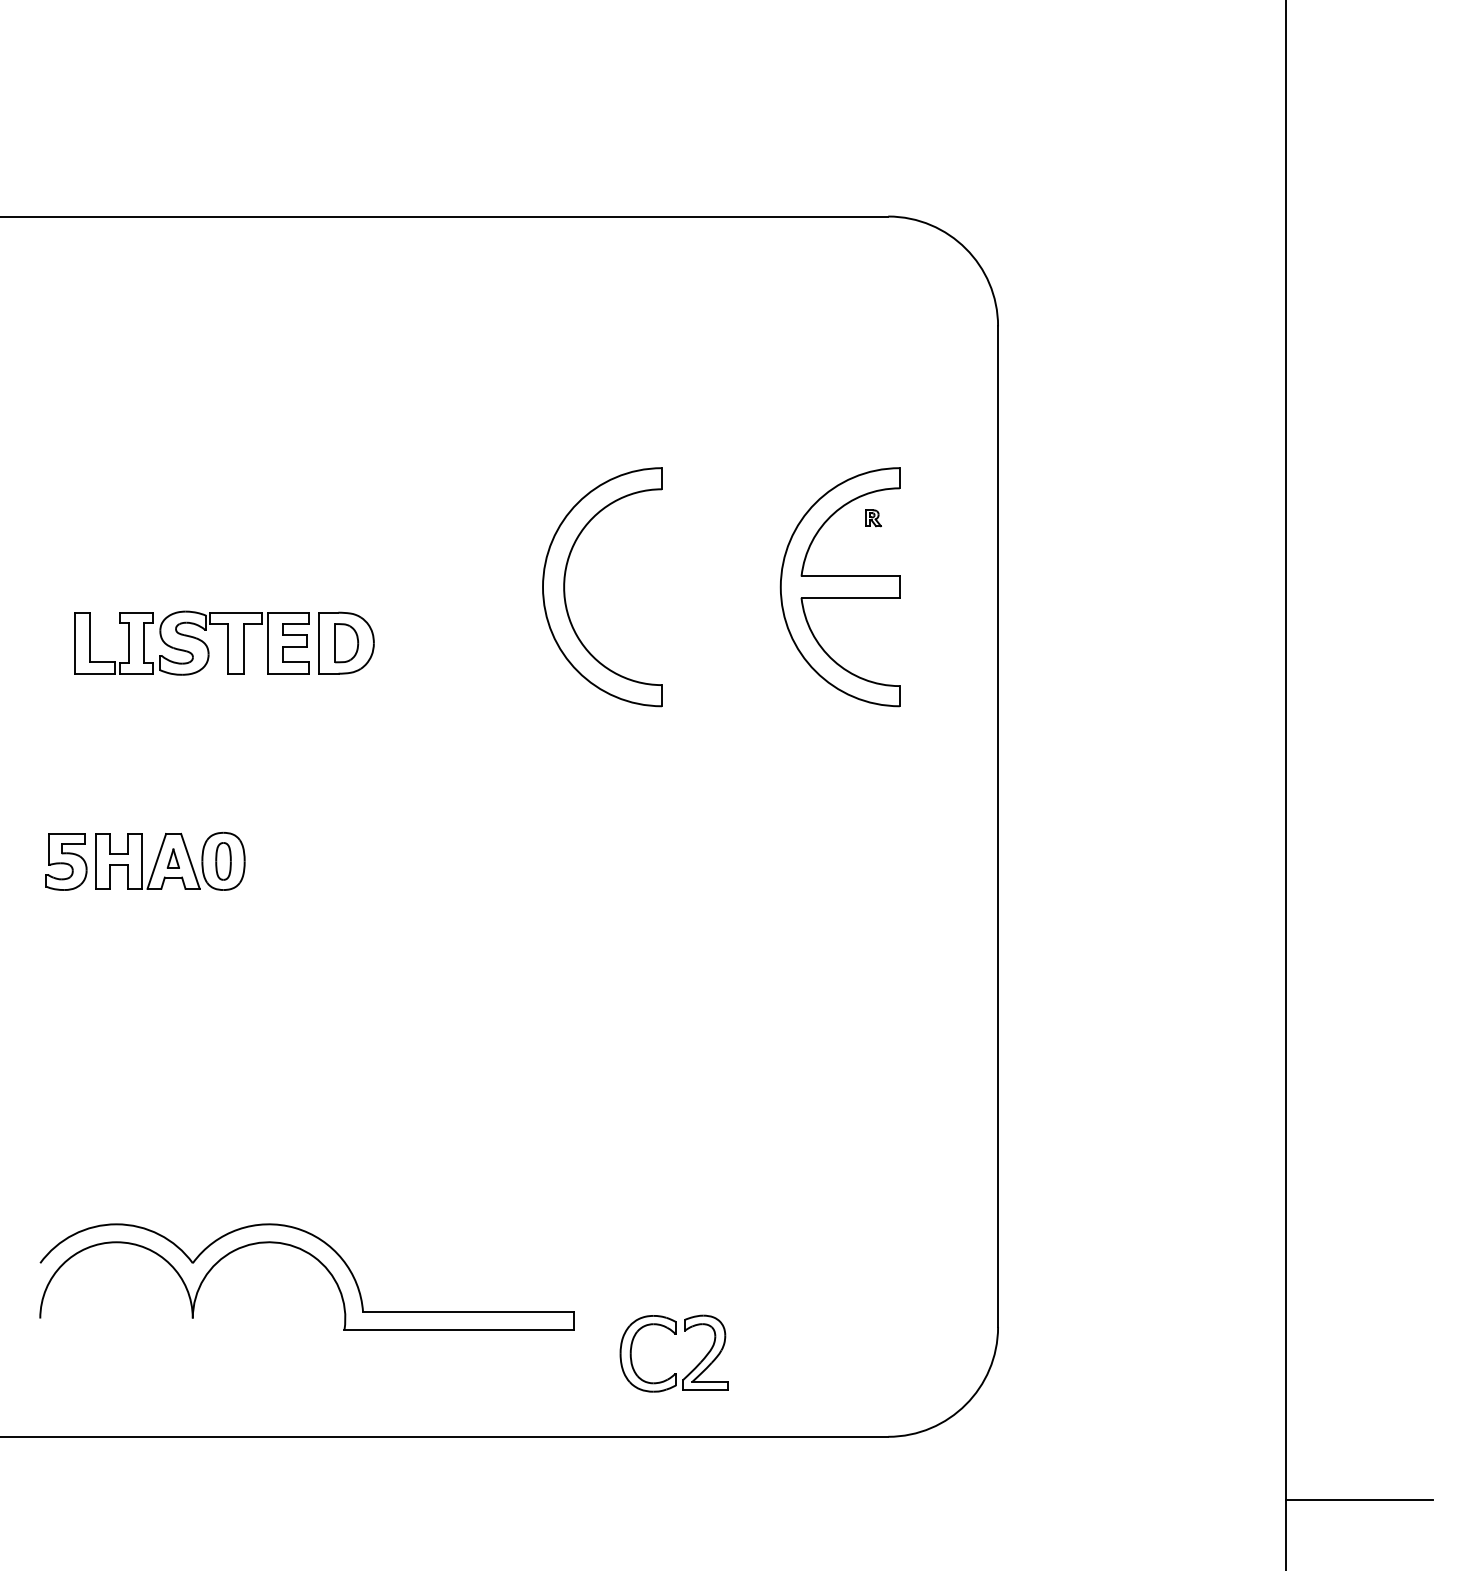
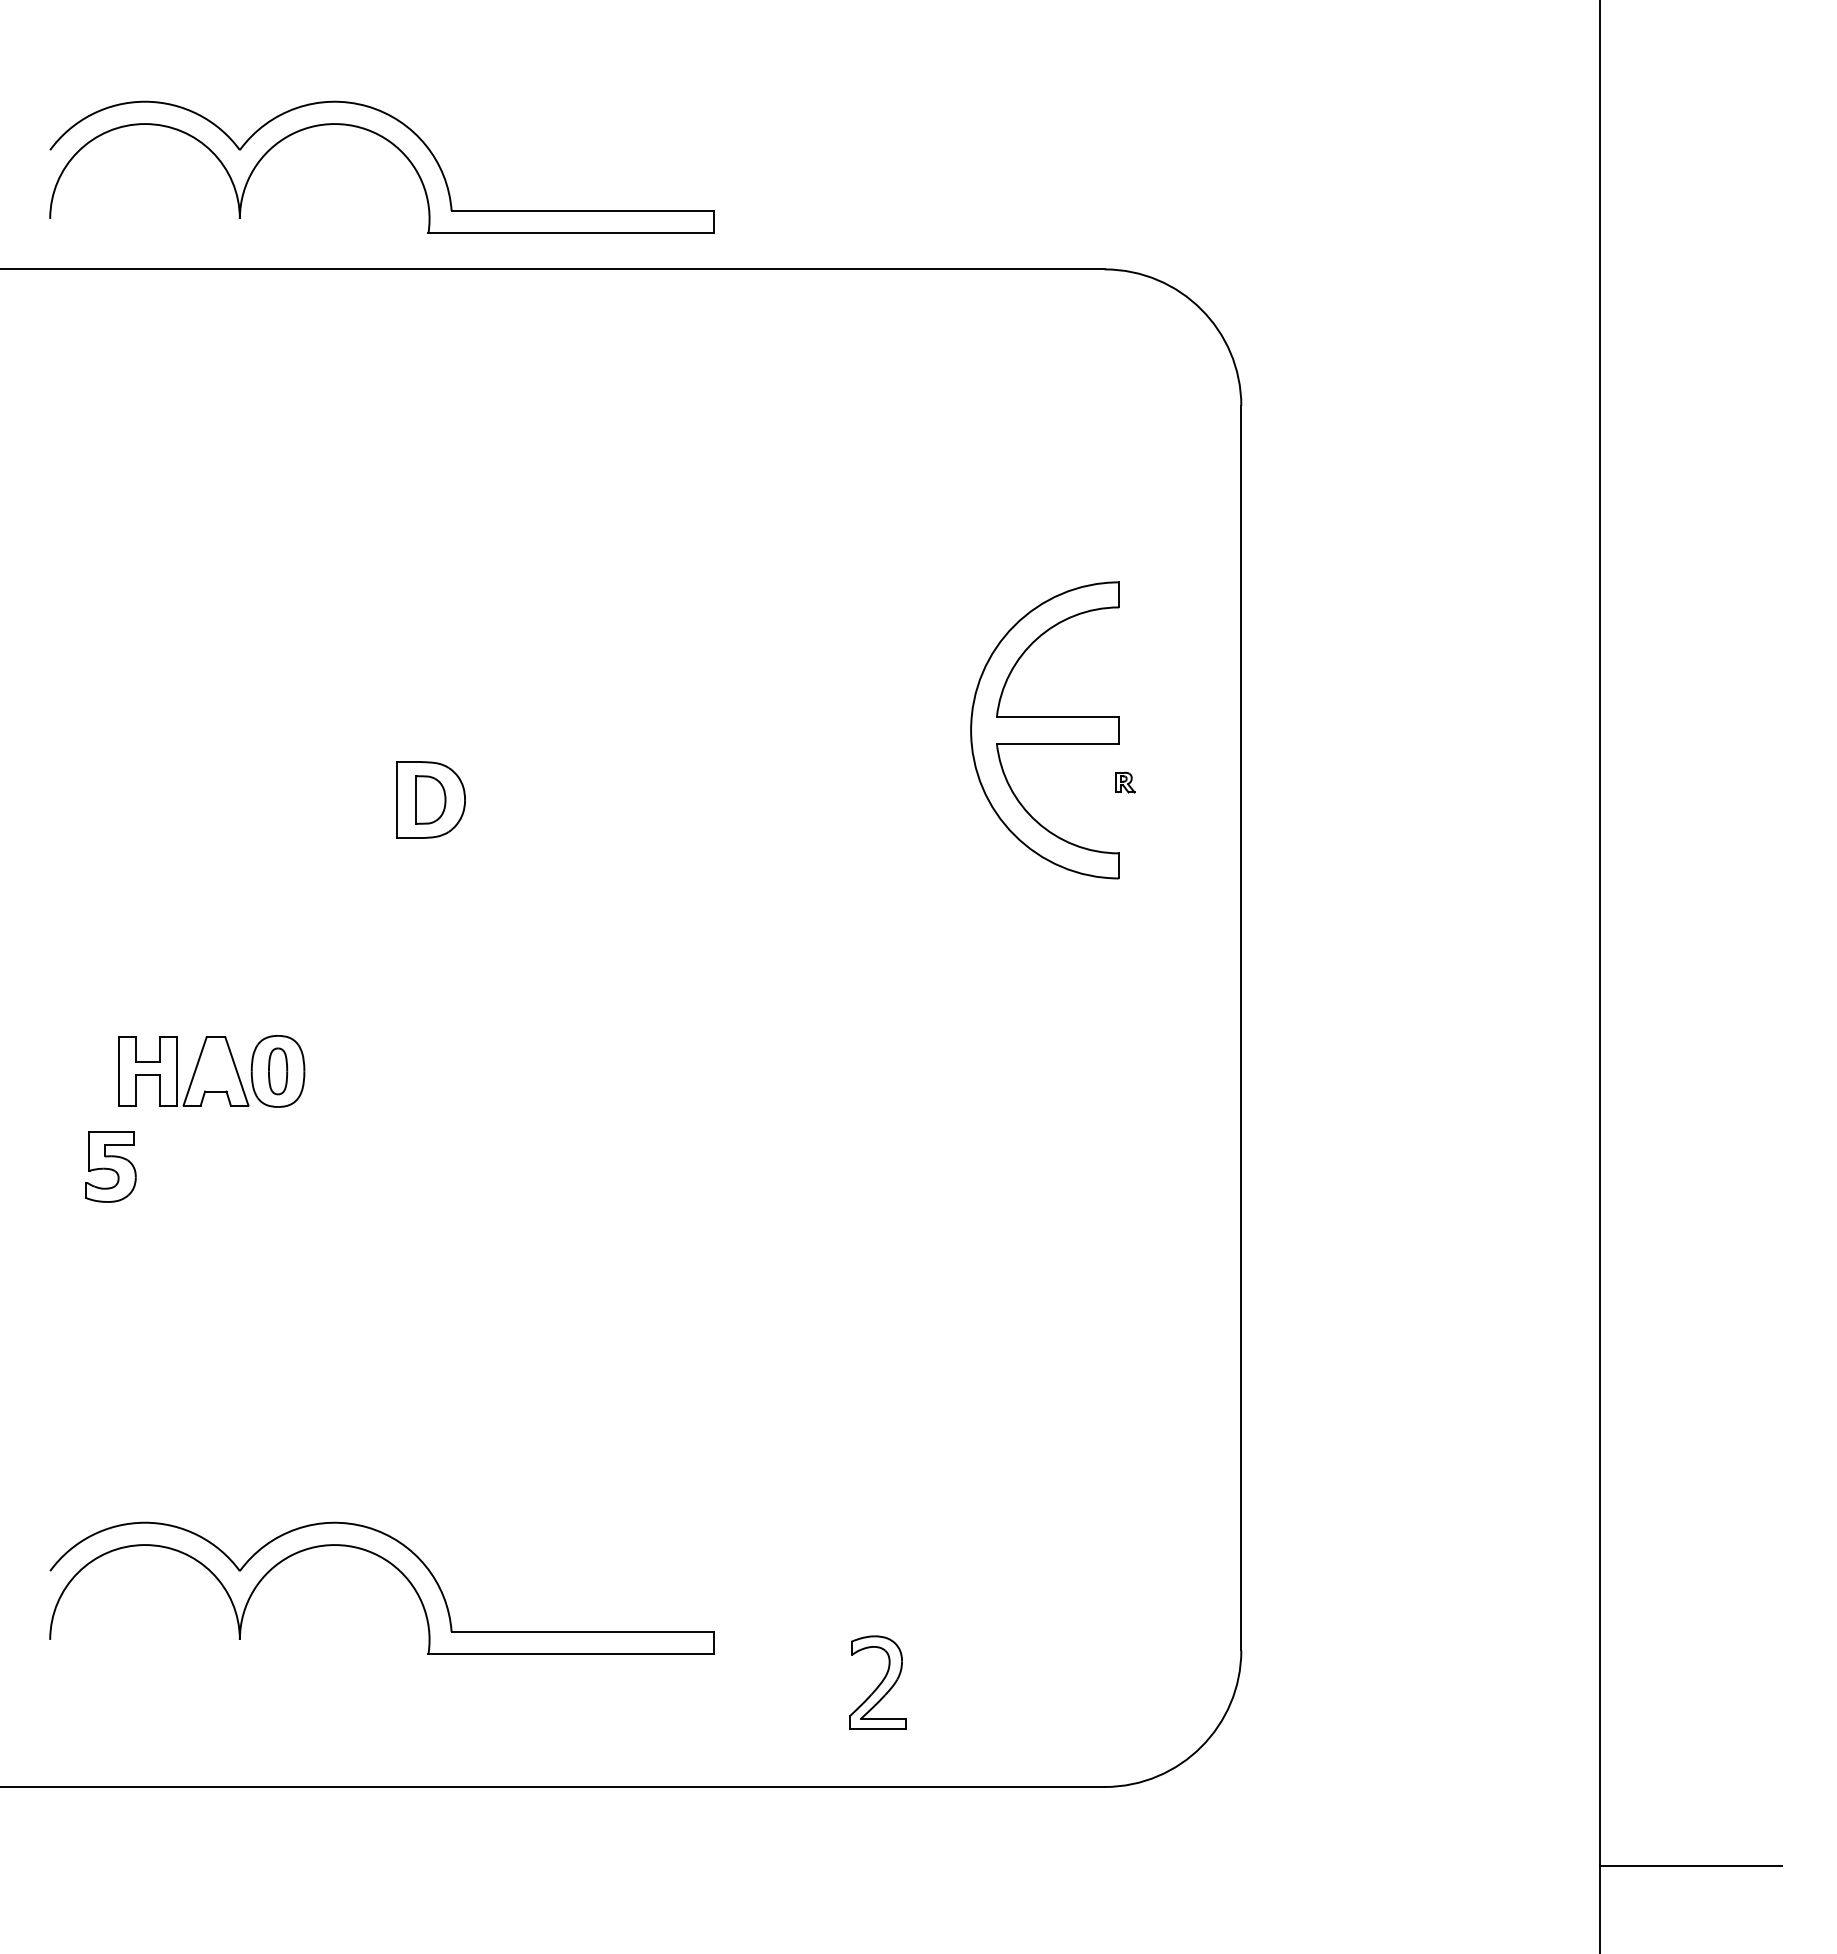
part: (319, 120) -> (397, 149), added
part: (873, 518) -> (1125, 782), moved
part: (564, 587) -> (702, 730), removed
part: (191, 642) -> (238, 799), removed
part: (173, 858) -> (215, 1067), removed
part: (66, 861) -> (110, 1166), moved
part: (631, 1353) -> (785, 1683), removed

